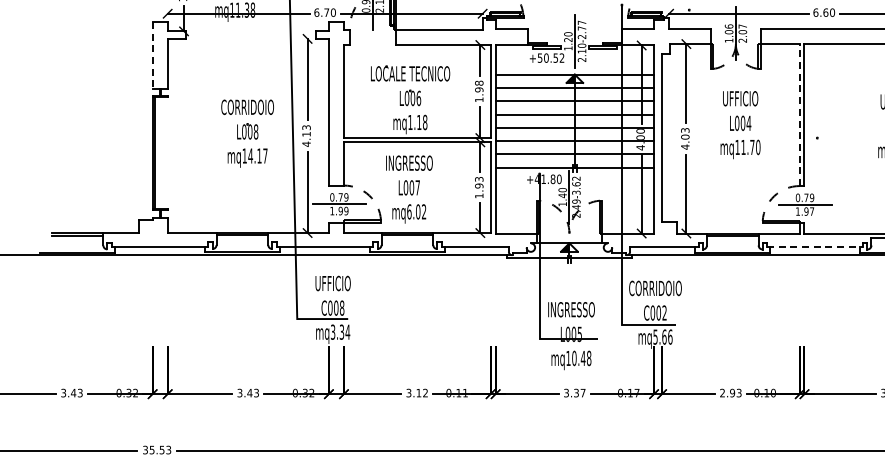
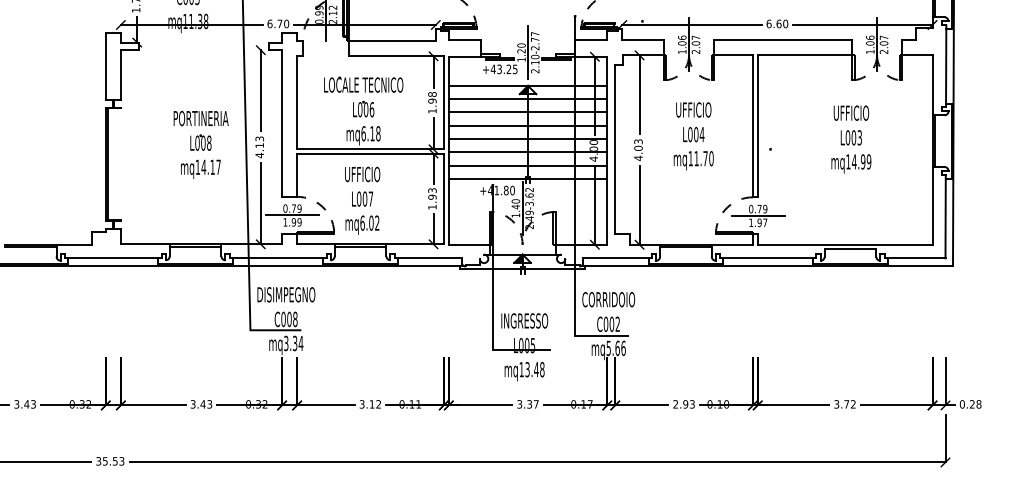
line: (152, 56) -> (105, 67), dashed -> solid
text: (550, 58) -> (503, 69), +50.52 -> +43.25
text: (247, 107) -> (200, 118), CORRIDOIO -> PORTINERIA
line: (799, 115) -> (752, 126), dashed -> solid
text: (410, 122) -> (363, 133), mq1.18 -> mq6.18
text: (409, 163) -> (362, 174), INGRESSO -> UFFICIO
line: (815, 247) -> (768, 258), dashed -> solid
text: (333, 283) -> (286, 294), UFFICIO -> DISIMPEGNO
text: (574, 358) -> (527, 369), mq10.48 -> mq13.48

